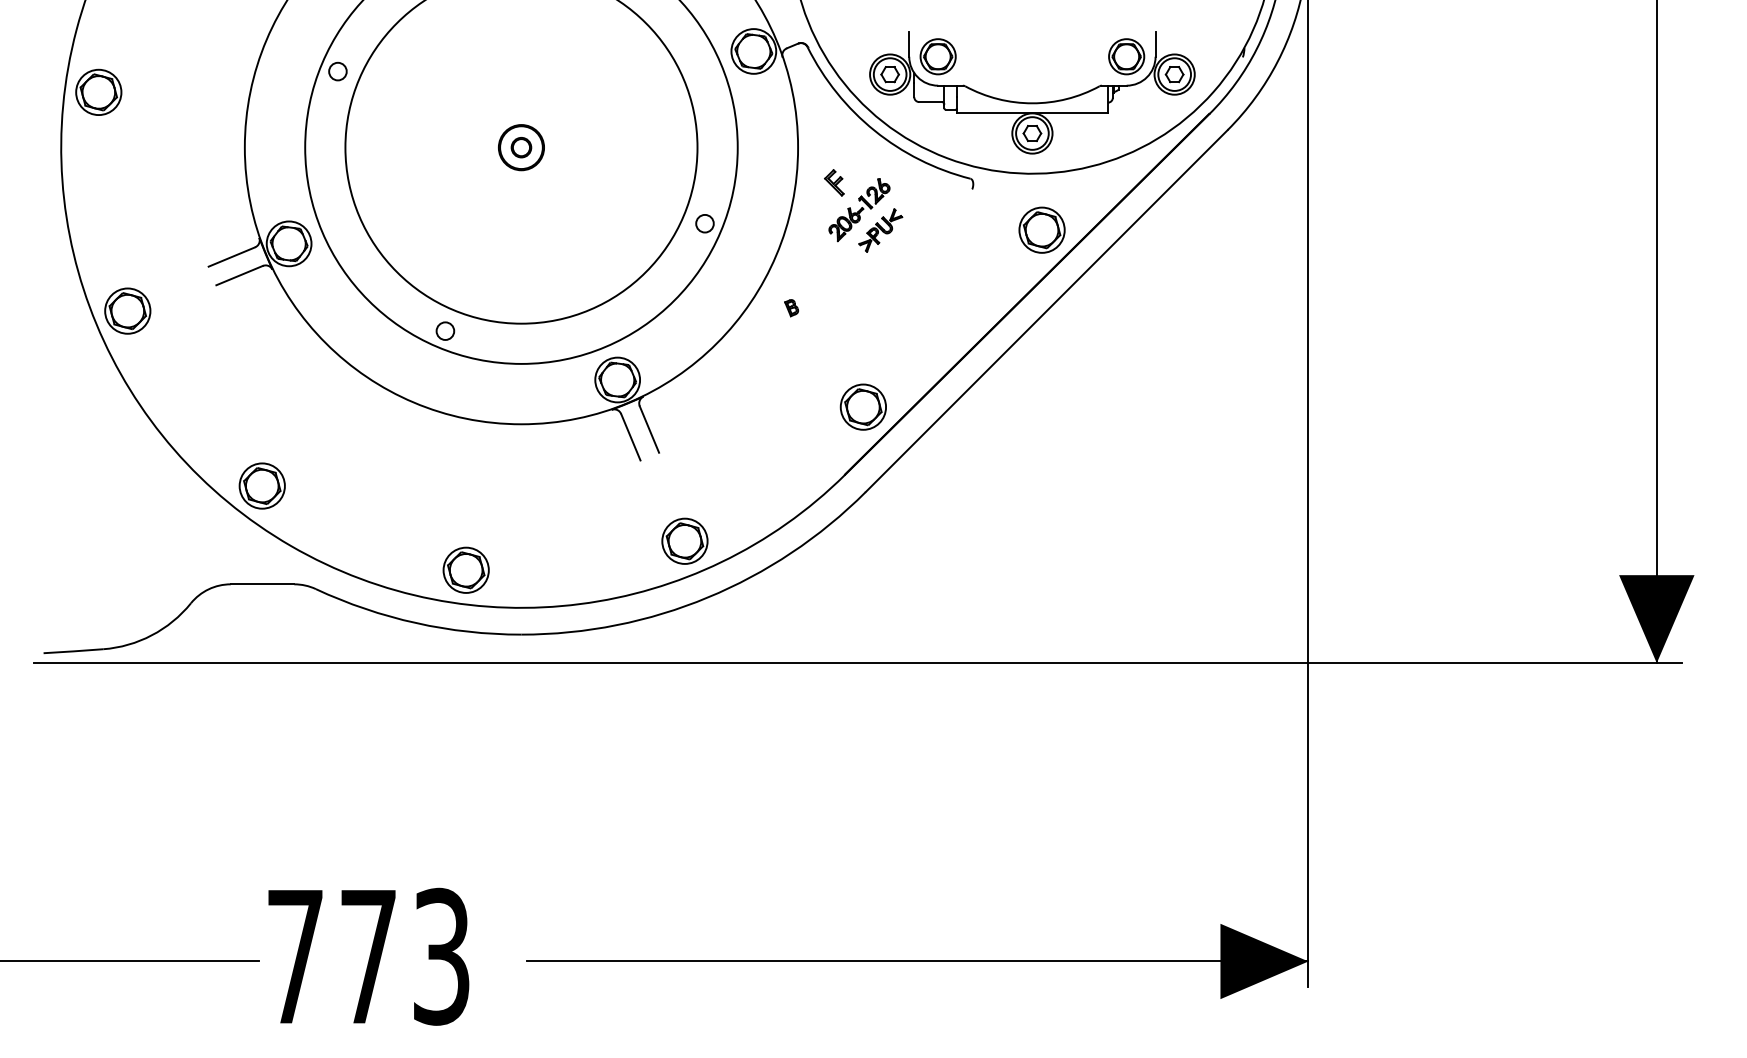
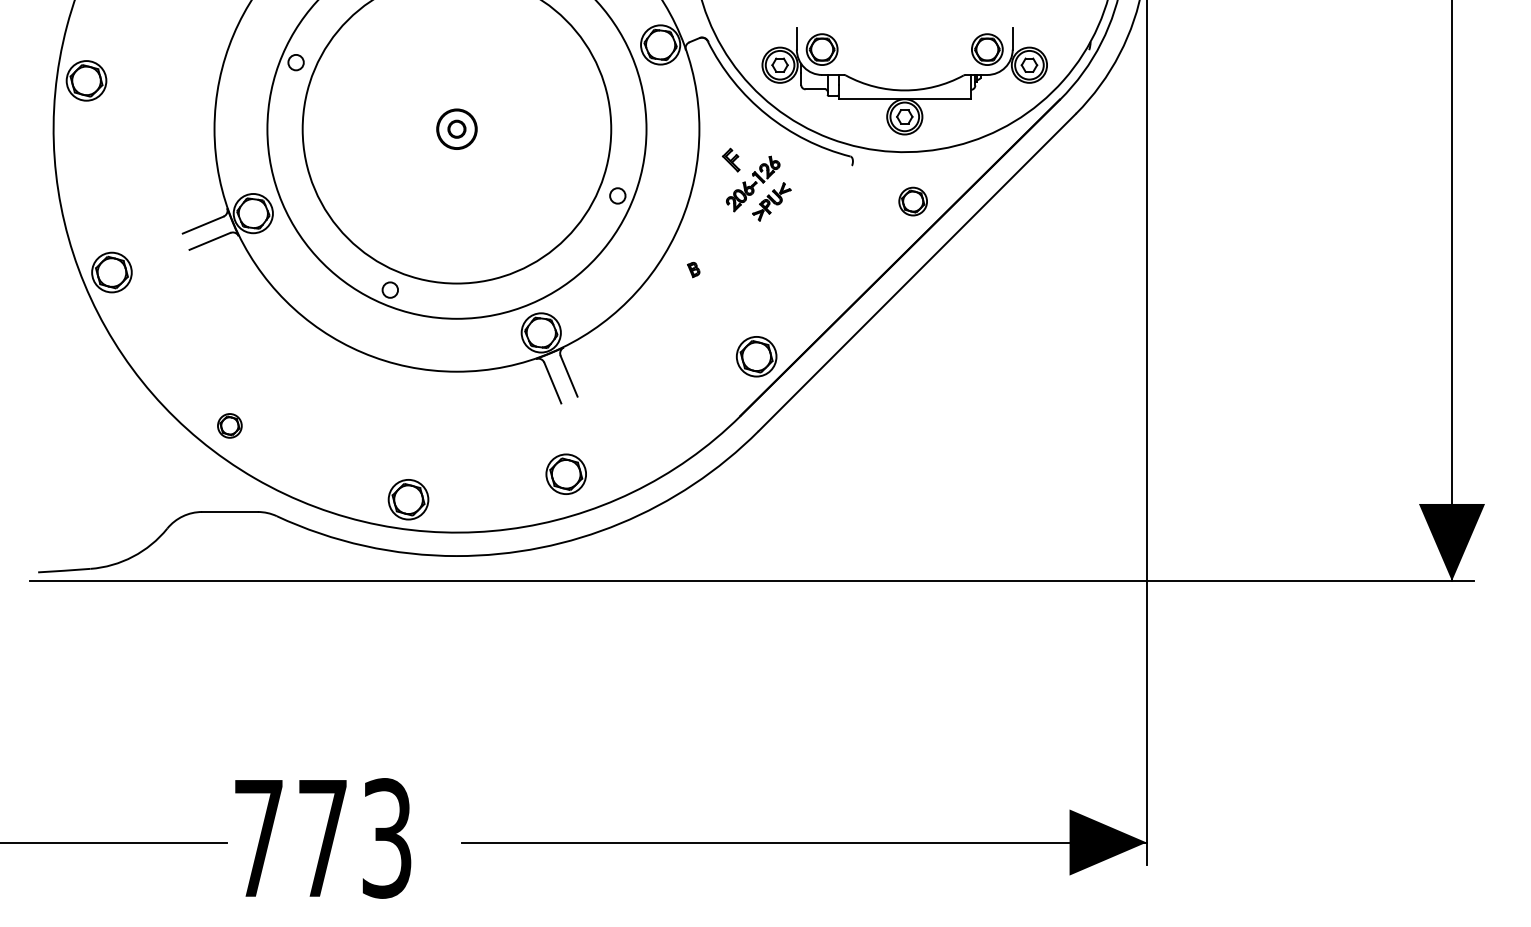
part: (1041, 230) -> (912, 201), size x0.7
part: (261, 485) -> (229, 425), size x0.6
part: (684, 540) -> (565, 473), moved

